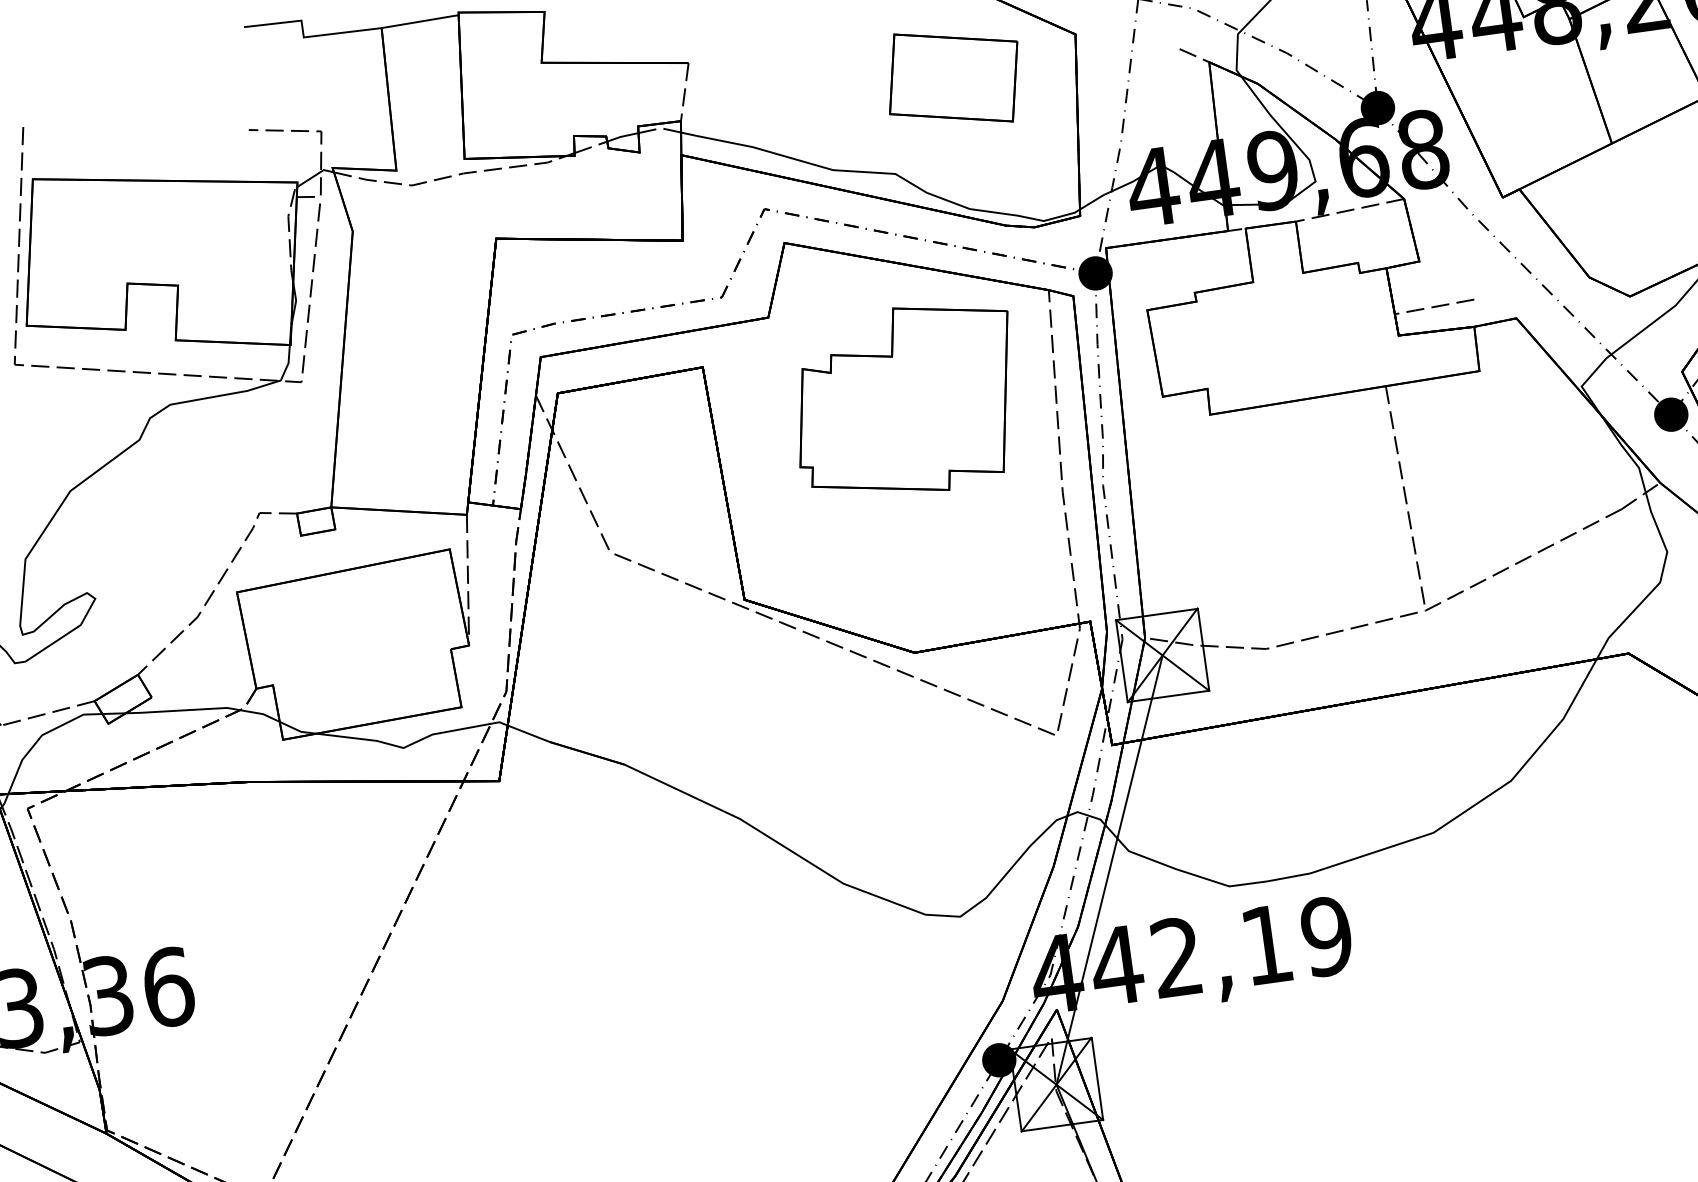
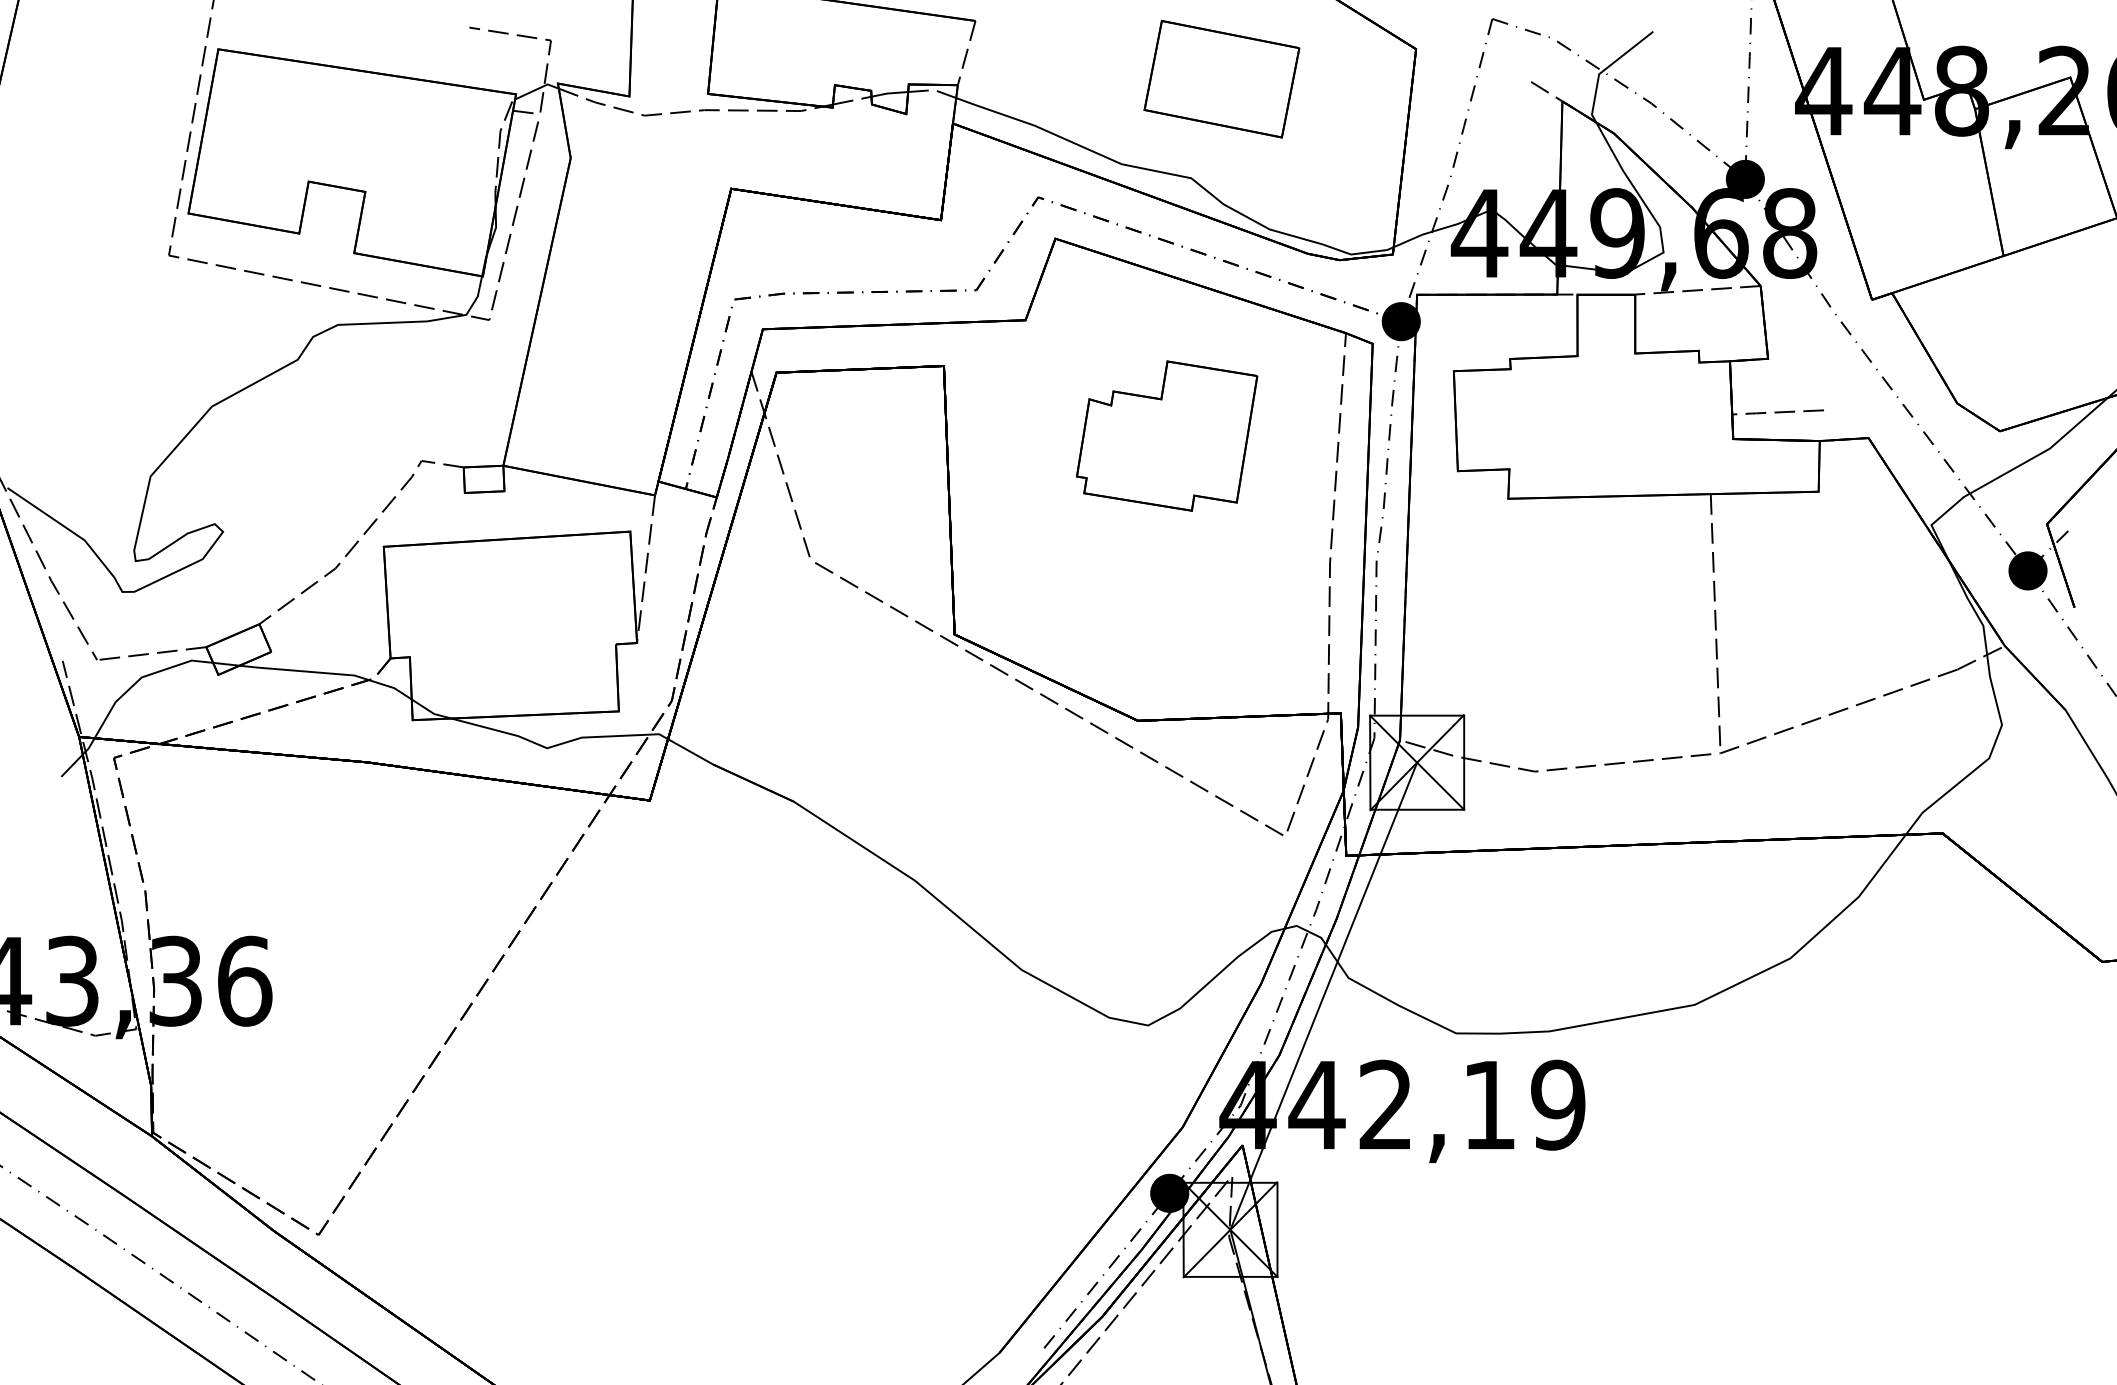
part: (953, 77) -> (1221, 78), moved
part: (904, 400) -> (1166, 435), size x0.7

